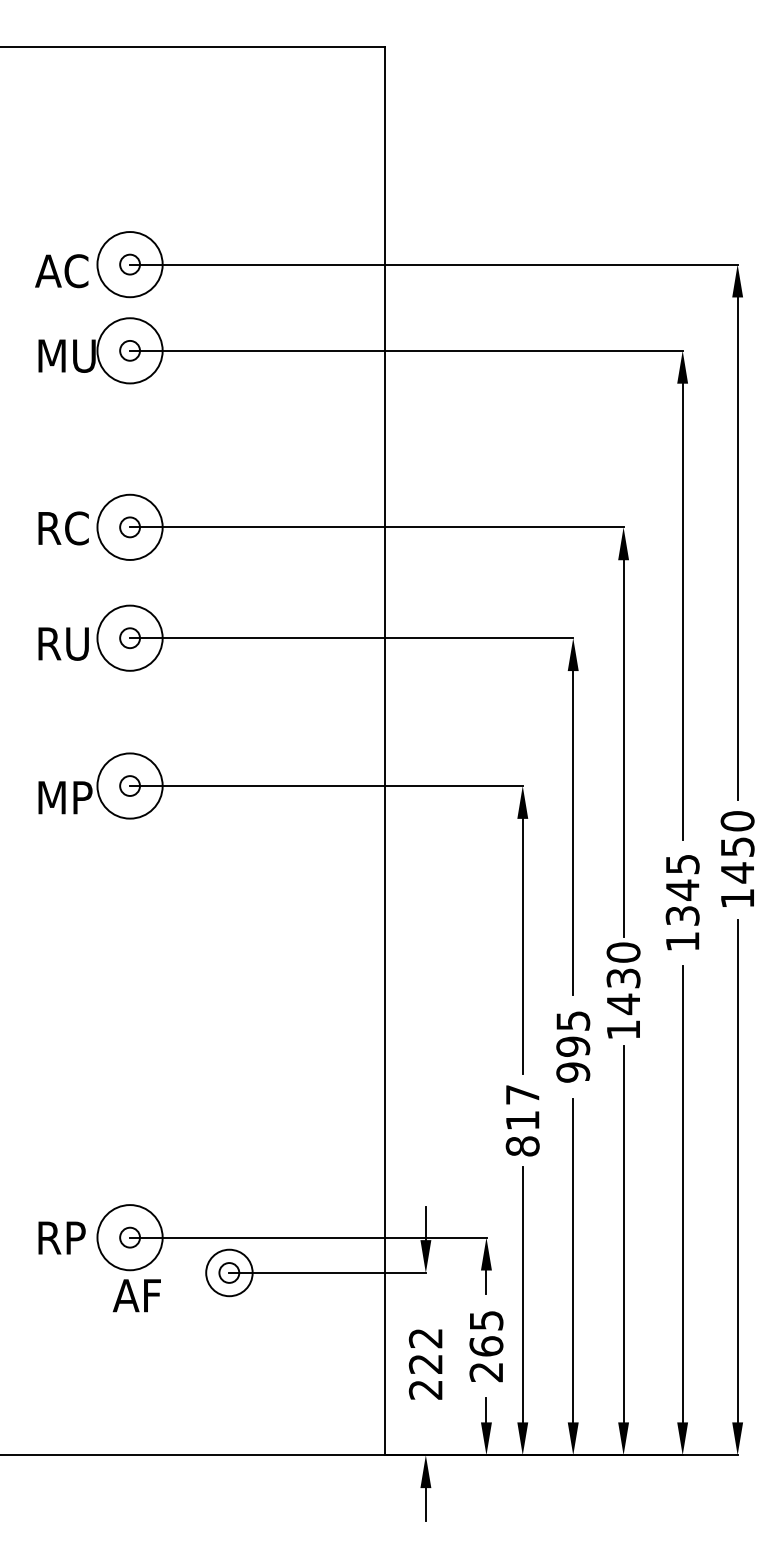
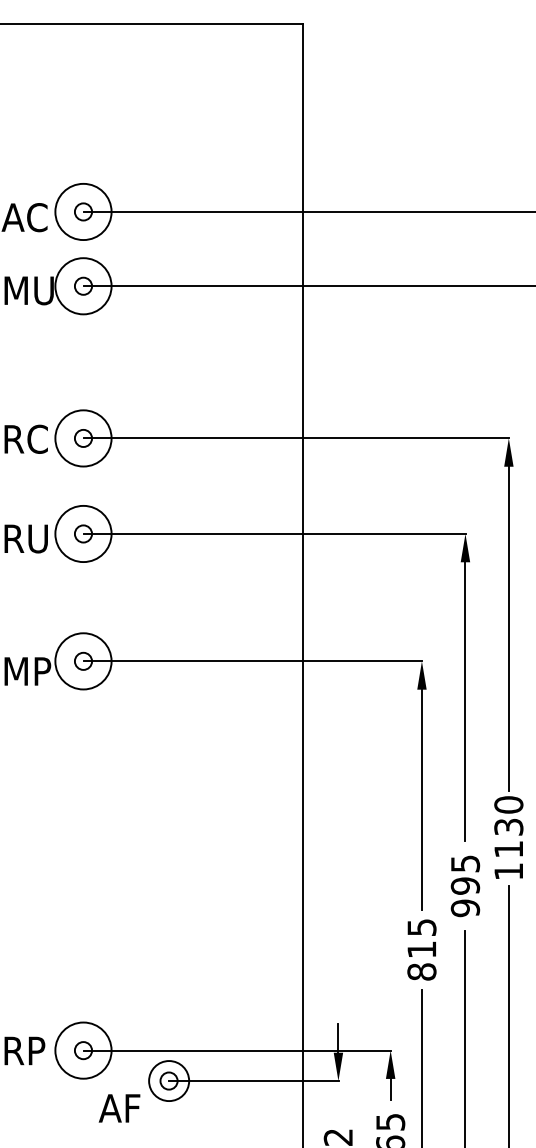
text: (623, 1004) -> (508, 849), 1430 -> 1130
text: (522, 1094) -> (421, 927), 817 -> 815
text: (136, 1295) -> (119, 1108), moved

